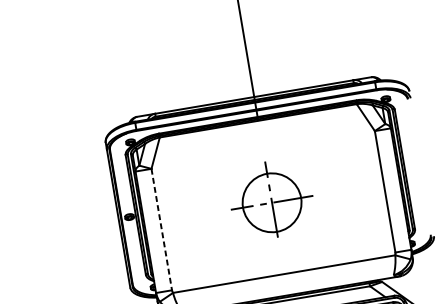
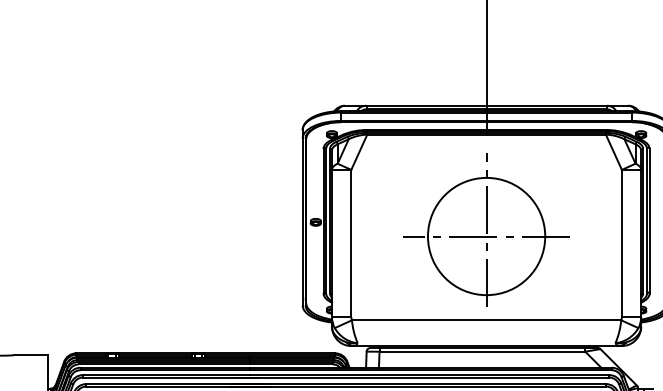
part: (271, 199) -> (486, 229), size x1.67
line: (161, 229) -> (351, 243), dashed -> solid

